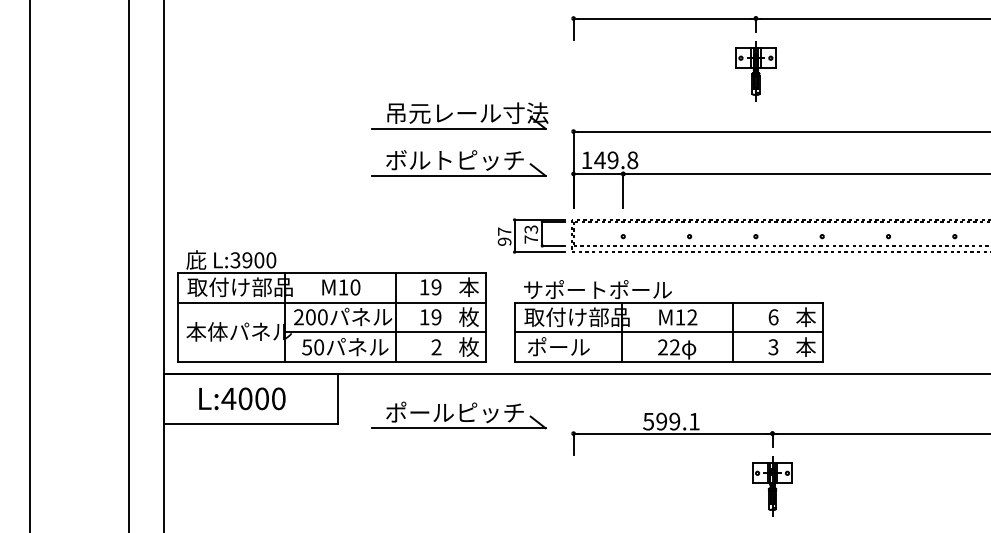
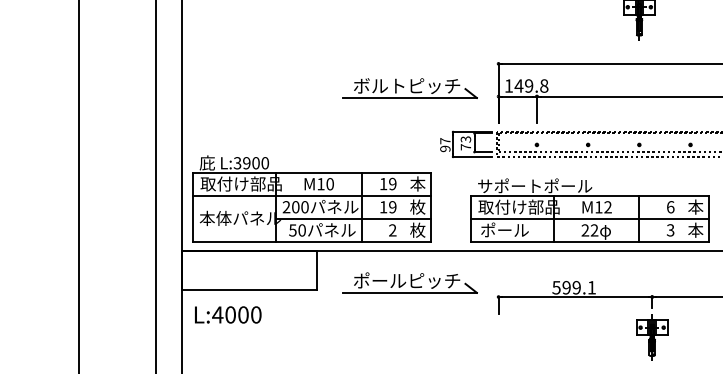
part: (459, 115) -> (410, 51), removed
part: (668, 321) -> (589, 210), moved
text: (242, 398) -> (228, 314), moved

